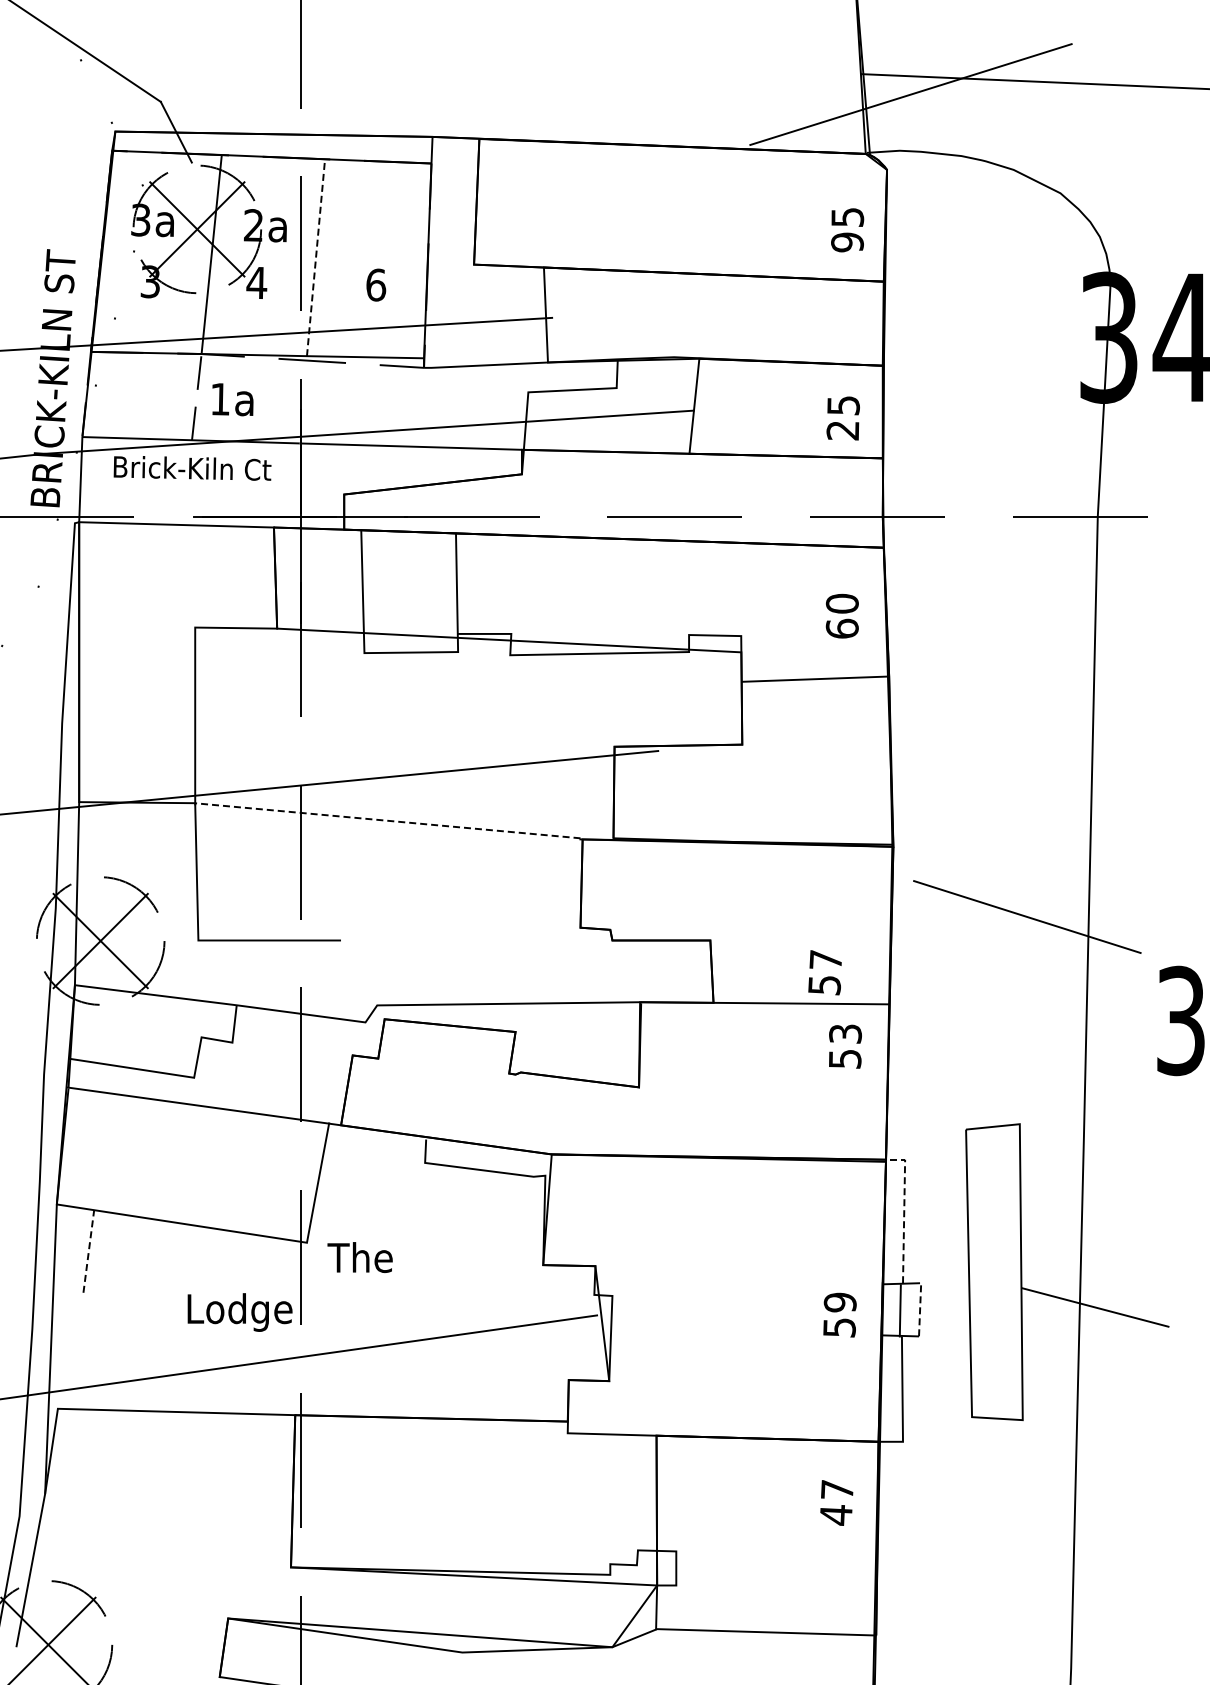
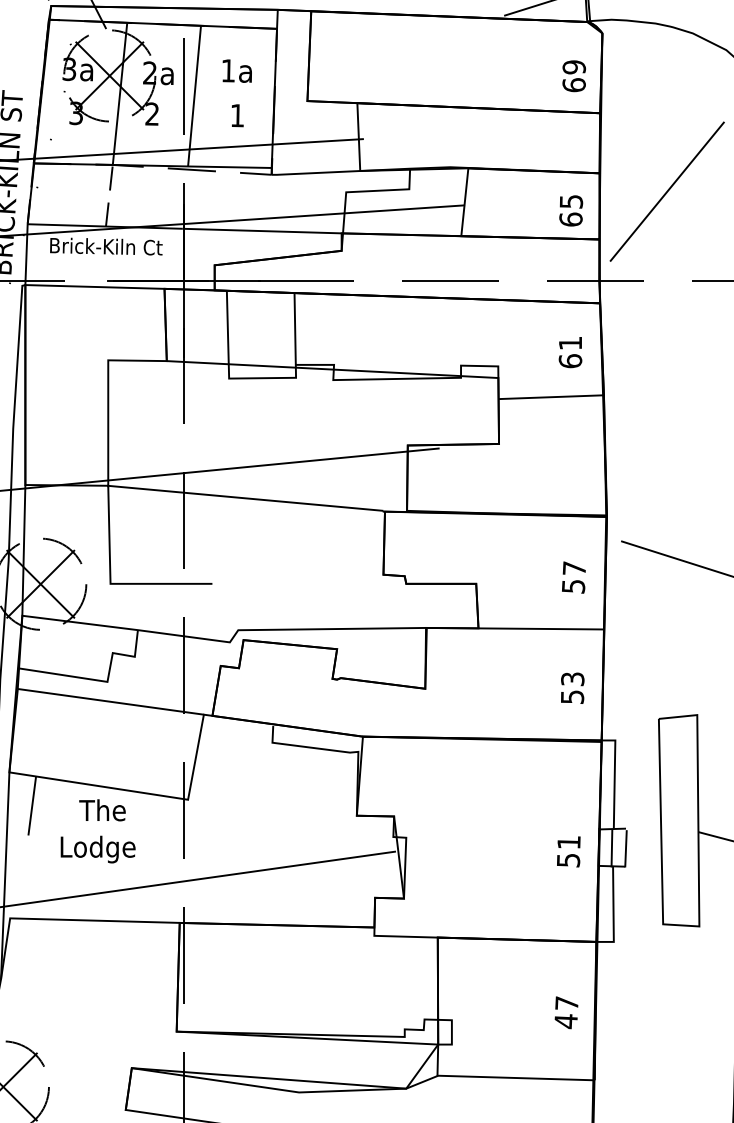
text: (847, 229) -> (574, 75), 95 -> 69
line: (316, 257) -> (194, 95), dashed -> solid
text: (256, 282) -> (152, 113), 4 -> 2
text: (376, 284) -> (237, 115), 6 -> 1
line: (977, 391) -> (667, 191), added
text: (232, 399) -> (237, 70), moved
text: (842, 430) -> (570, 219), 25 -> 65
text: (841, 603) -> (569, 343), 60 -> 61
line: (387, 820) -> (245, 498), dashed -> solid
text: (824, 972) -> (573, 577), moved
text: (845, 1046) -> (572, 688), moved
line: (904, 1211) -> (614, 777), dashed -> solid
line: (88, 1251) -> (32, 806), dashed -> solid
text: (359, 1257) -> (102, 810), moved
text: (839, 1302) -> (568, 842), 59 -> 51
line: (920, 1311) -> (626, 848), dashed -> solid
text: (239, 1312) -> (97, 849), moved
text: (836, 1502) -> (566, 1012), moved

